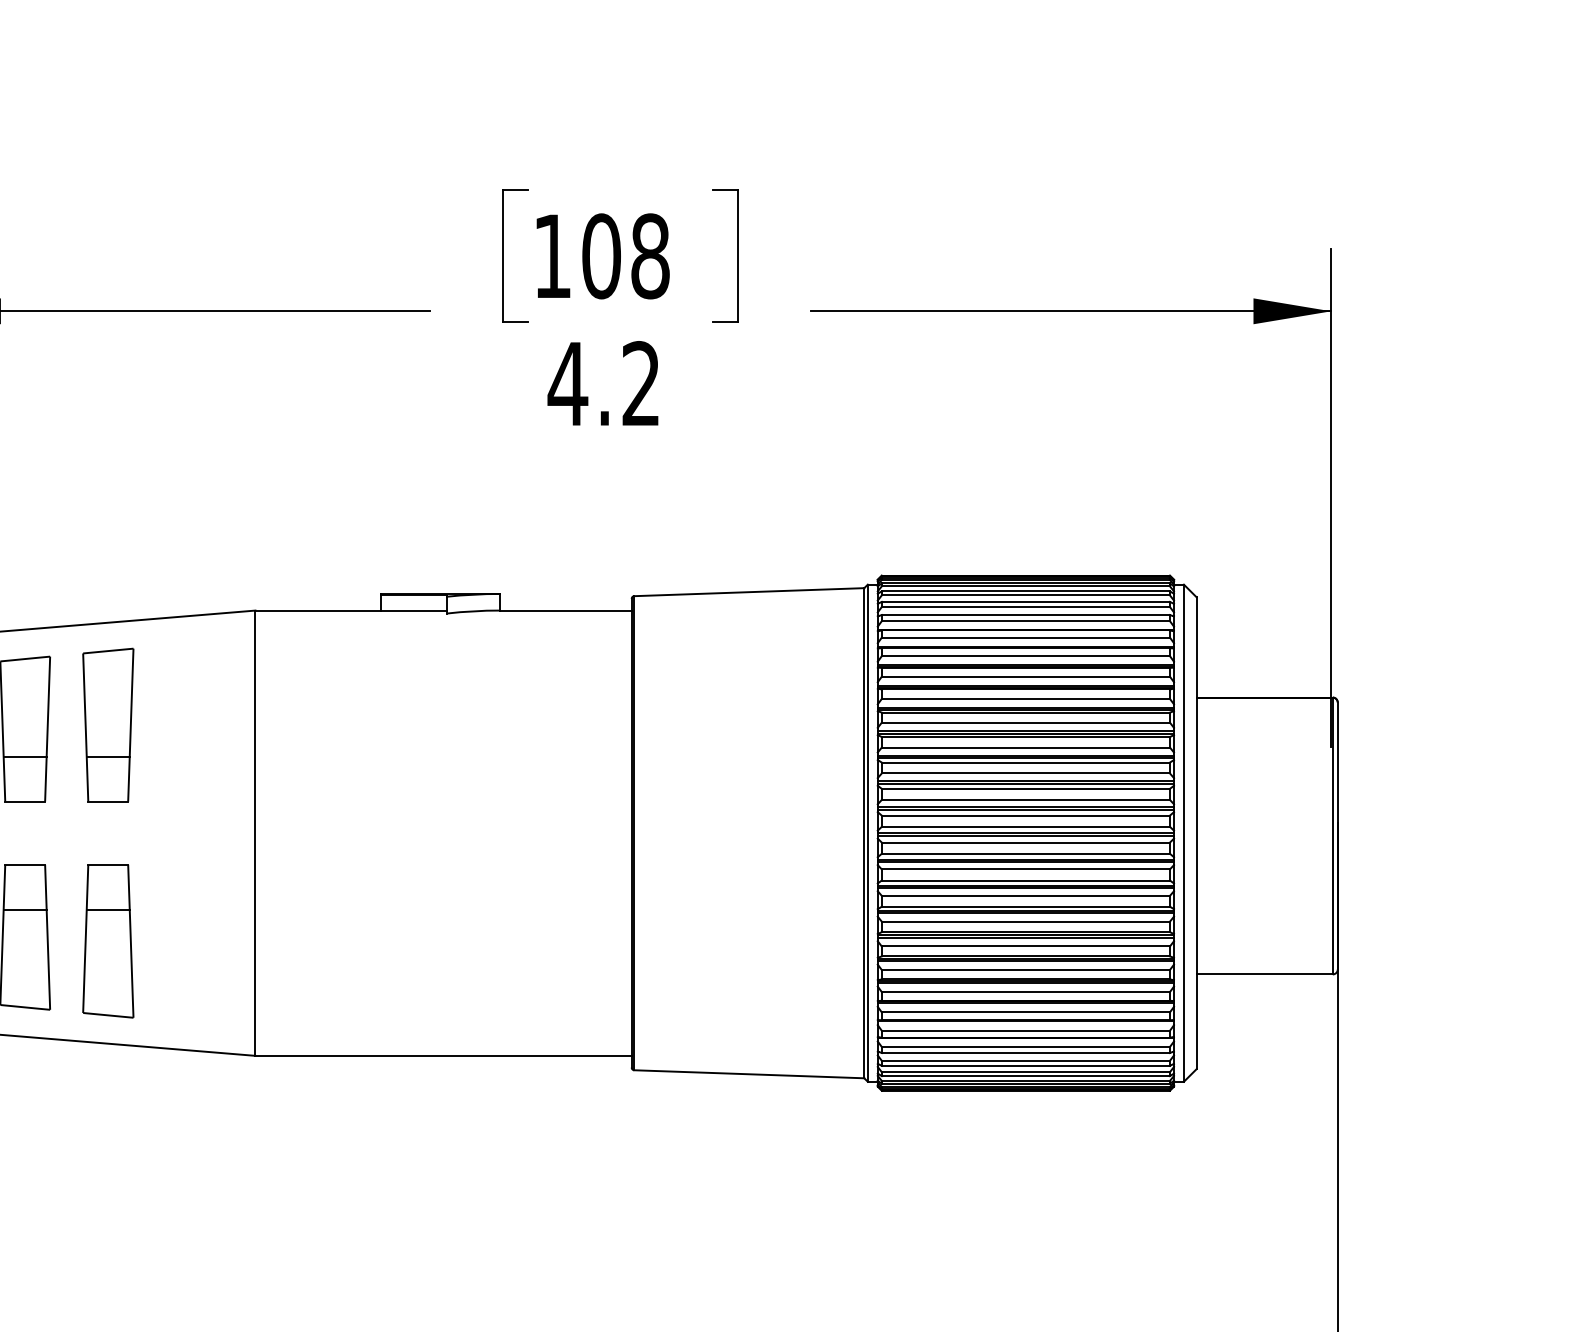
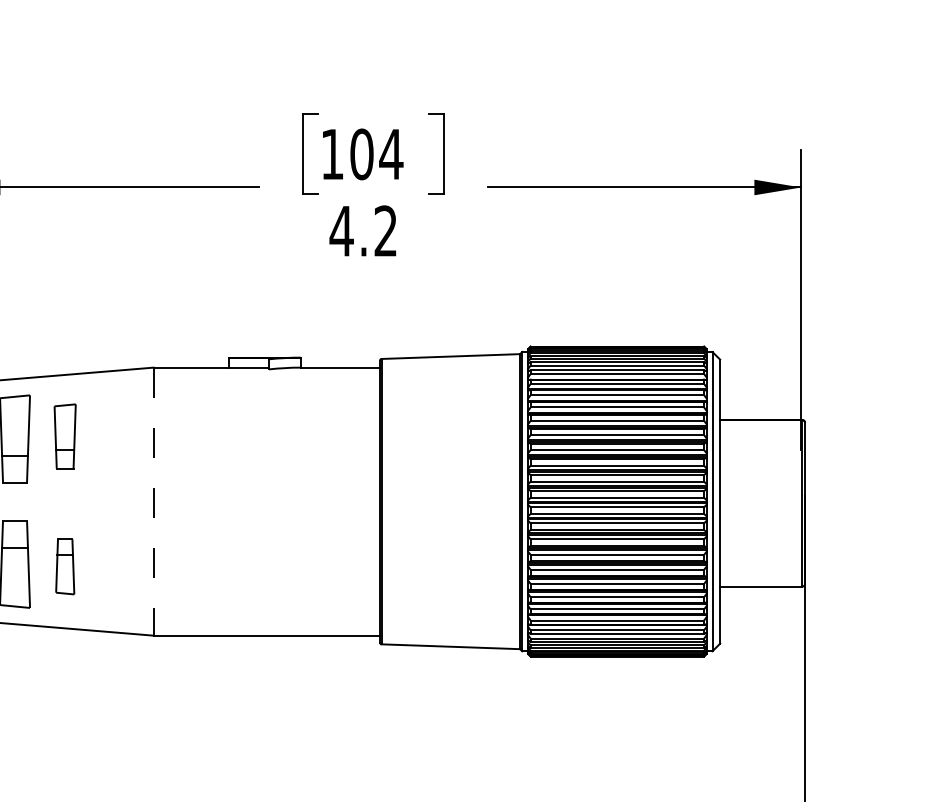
text: (650, 256) -> (391, 154), 108 -> 104
part: (109, 724) -> (65, 436), size x0.7
line: (255, 834) -> (153, 502), solid -> dashed
part: (109, 940) -> (65, 566), size x0.6

